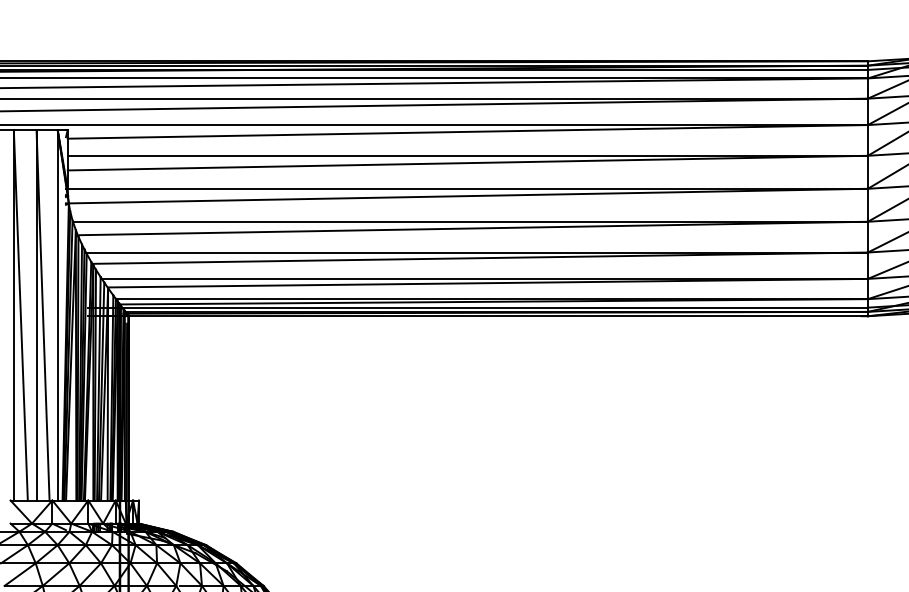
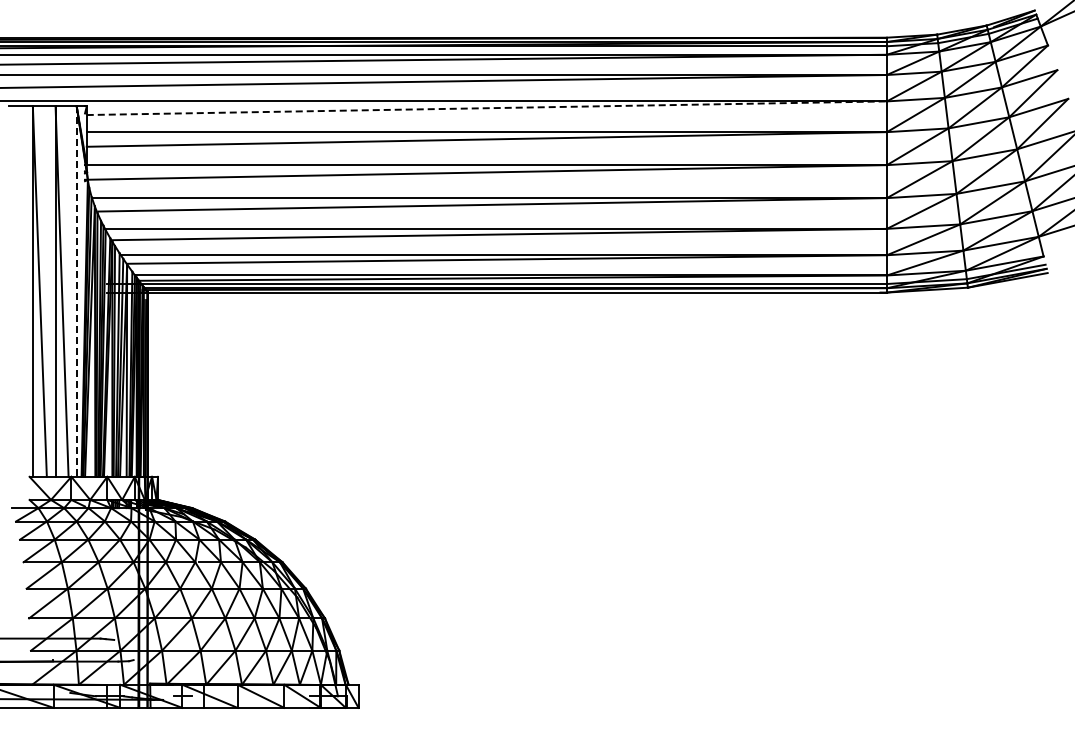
line: (468, 132) -> (487, 108), solid -> dashed
line: (57, 316) -> (76, 292), solid -> dashed

